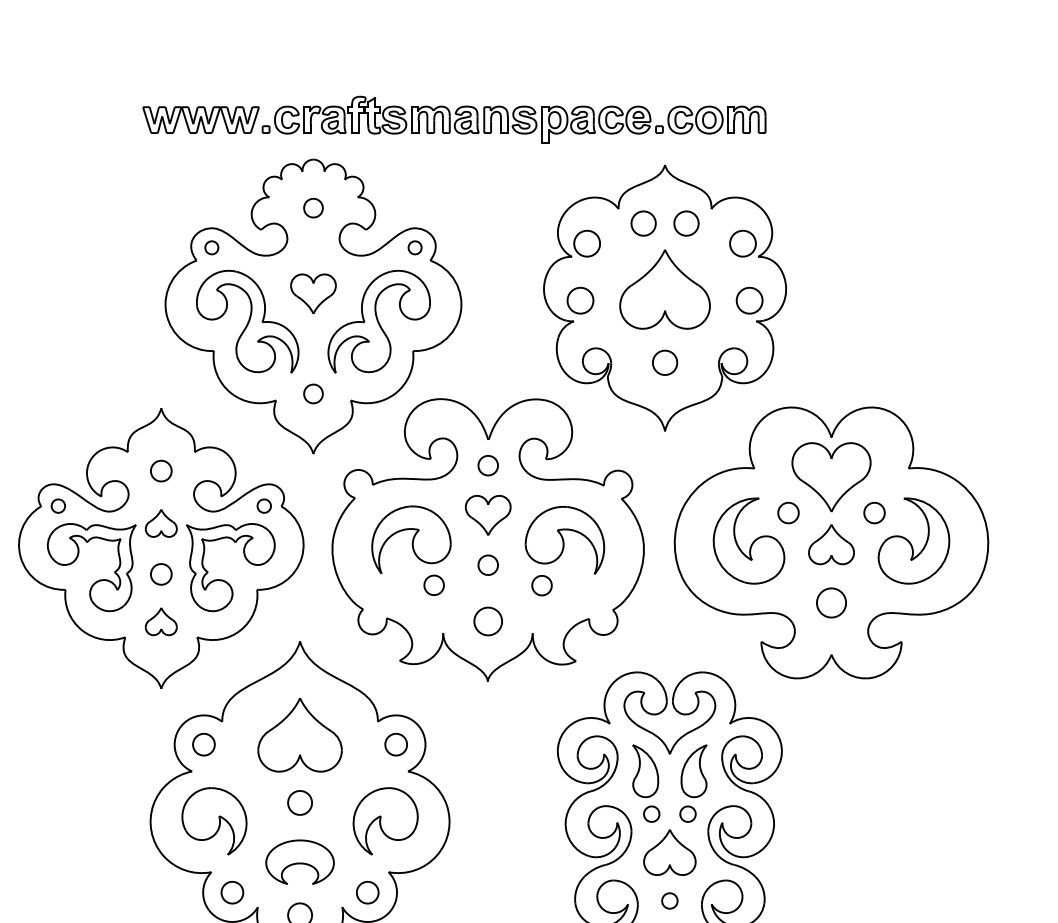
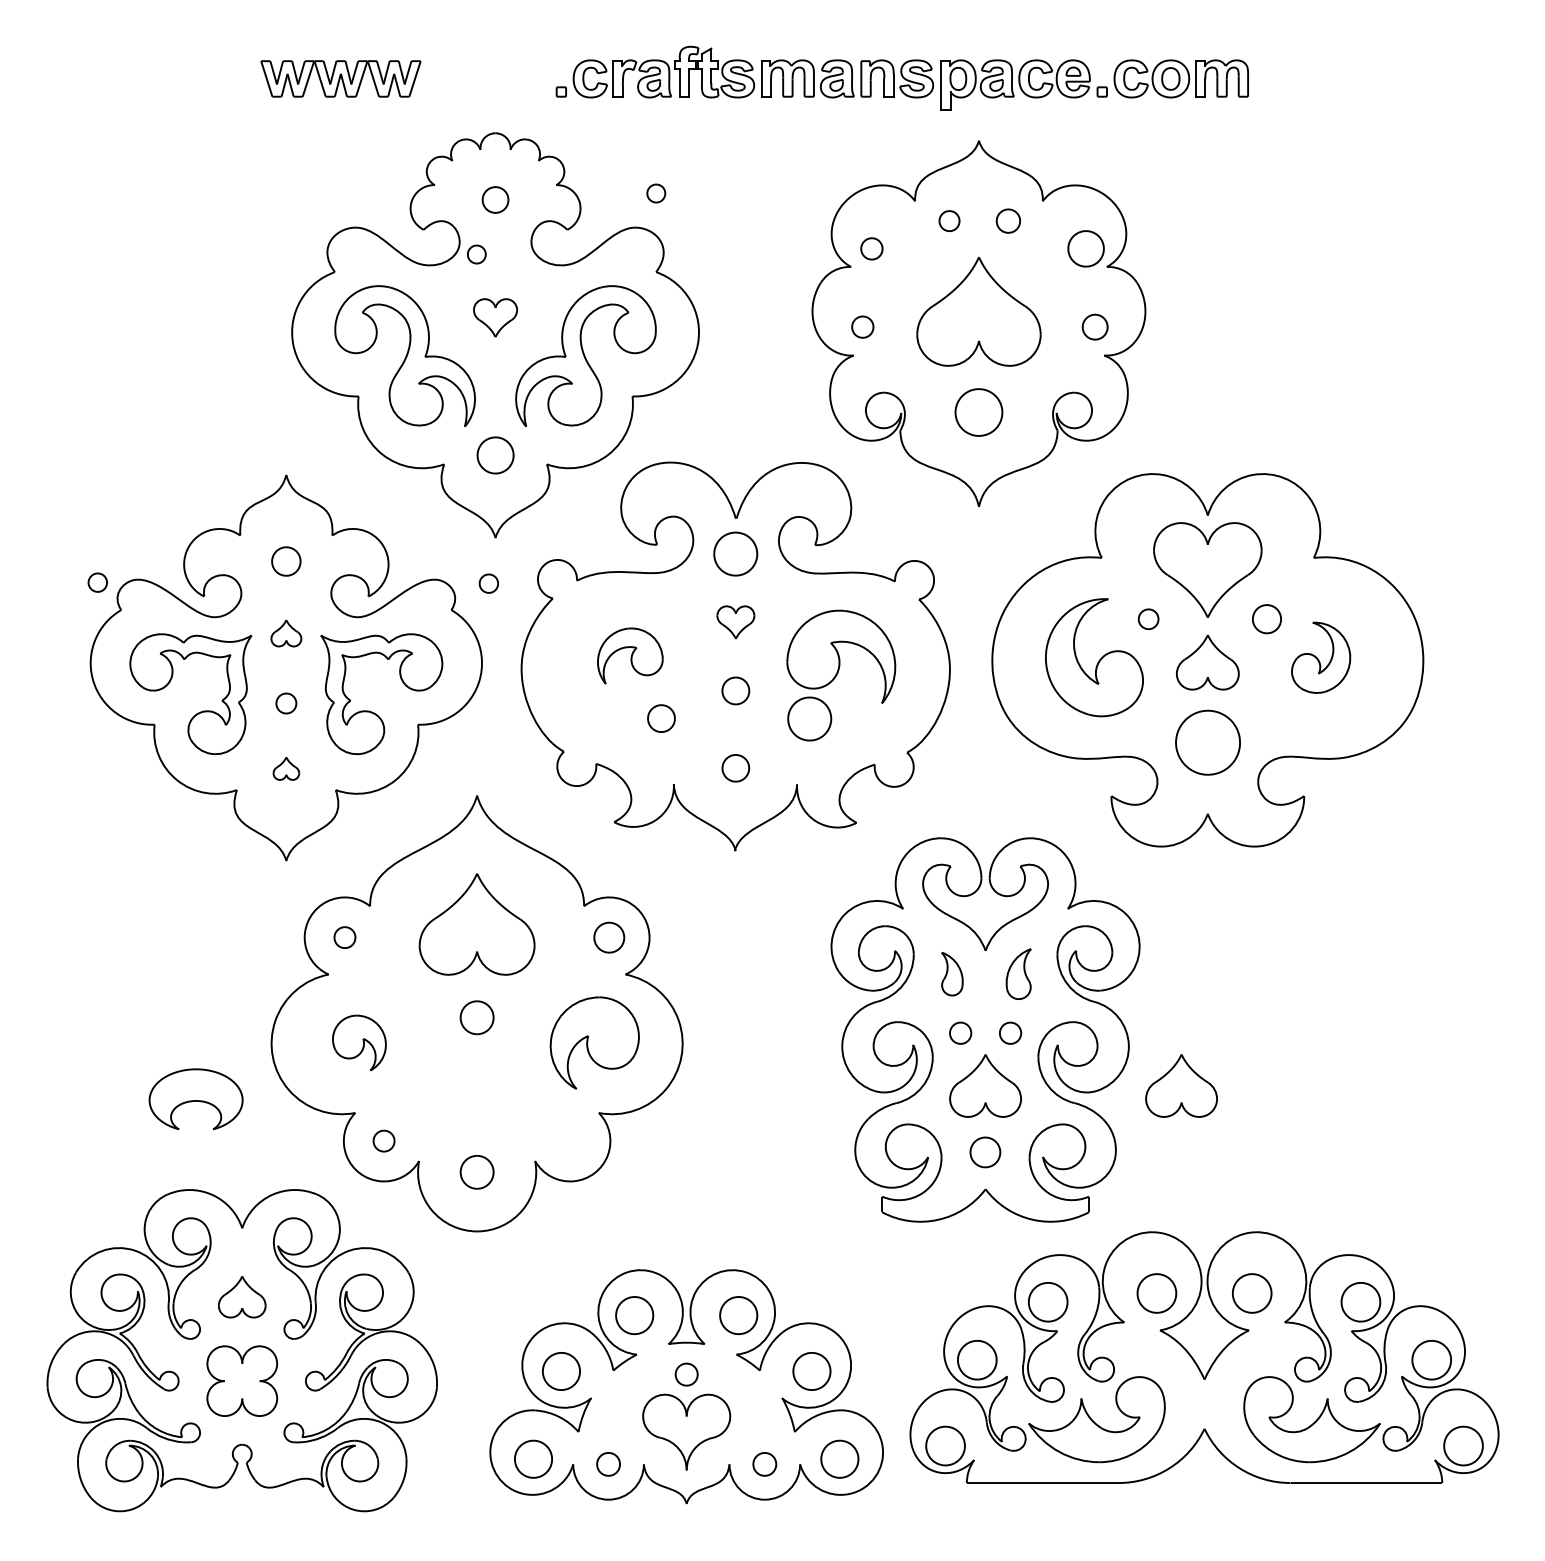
part: (513, 119) -> (901, 77), moved
part: (643, 223) -> (949, 220), size x0.6
part: (686, 223) -> (1008, 220), size x0.7
part: (586, 243) -> (871, 248), size x0.6
part: (211, 247) -> (476, 254), moved
part: (415, 247) -> (656, 193), moved
part: (313, 293) -> (495, 317), size x0.7
part: (580, 300) -> (862, 326), size x0.6
part: (749, 300) -> (1094, 326), size x0.7
part: (664, 362) -> (978, 412), size x1.4
part: (313, 393) -> (495, 455), size x1.4
part: (487, 465) -> (735, 553), size x1.6
part: (58, 506) -> (97, 582), moved
part: (263, 506) -> (488, 583), moved
part: (788, 513) -> (1148, 619), size x0.7
part: (487, 515) -> (735, 622), size x0.6
part: (161, 523) -> (286, 633), size x0.7
part: (411, 539) -> (630, 655), size x0.6
part: (913, 540) -> (1320, 657), size x0.6
part: (161, 574) -> (286, 703), size x0.7
part: (541, 585) -> (809, 718), size x1.6
part: (831, 602) -> (1207, 742), size x1.6
part: (161, 621) -> (286, 768), size x0.6
circle: (487, 621) -> (735, 768), size x0.7
part: (203, 744) -> (344, 937), size x0.7
part: (645, 770) -> (952, 973), size x0.6
part: (693, 770) -> (1018, 973), size x0.7
part: (214, 820) -> (359, 1042), size x0.6
part: (812, 852) -> (1181, 1085), added
part: (299, 862) -> (195, 1099), moved
part: (231, 892) -> (383, 1140), size x0.7
part: (367, 892) -> (569, 1141), removed
part: (669, 900) -> (985, 1152), size x1.4

